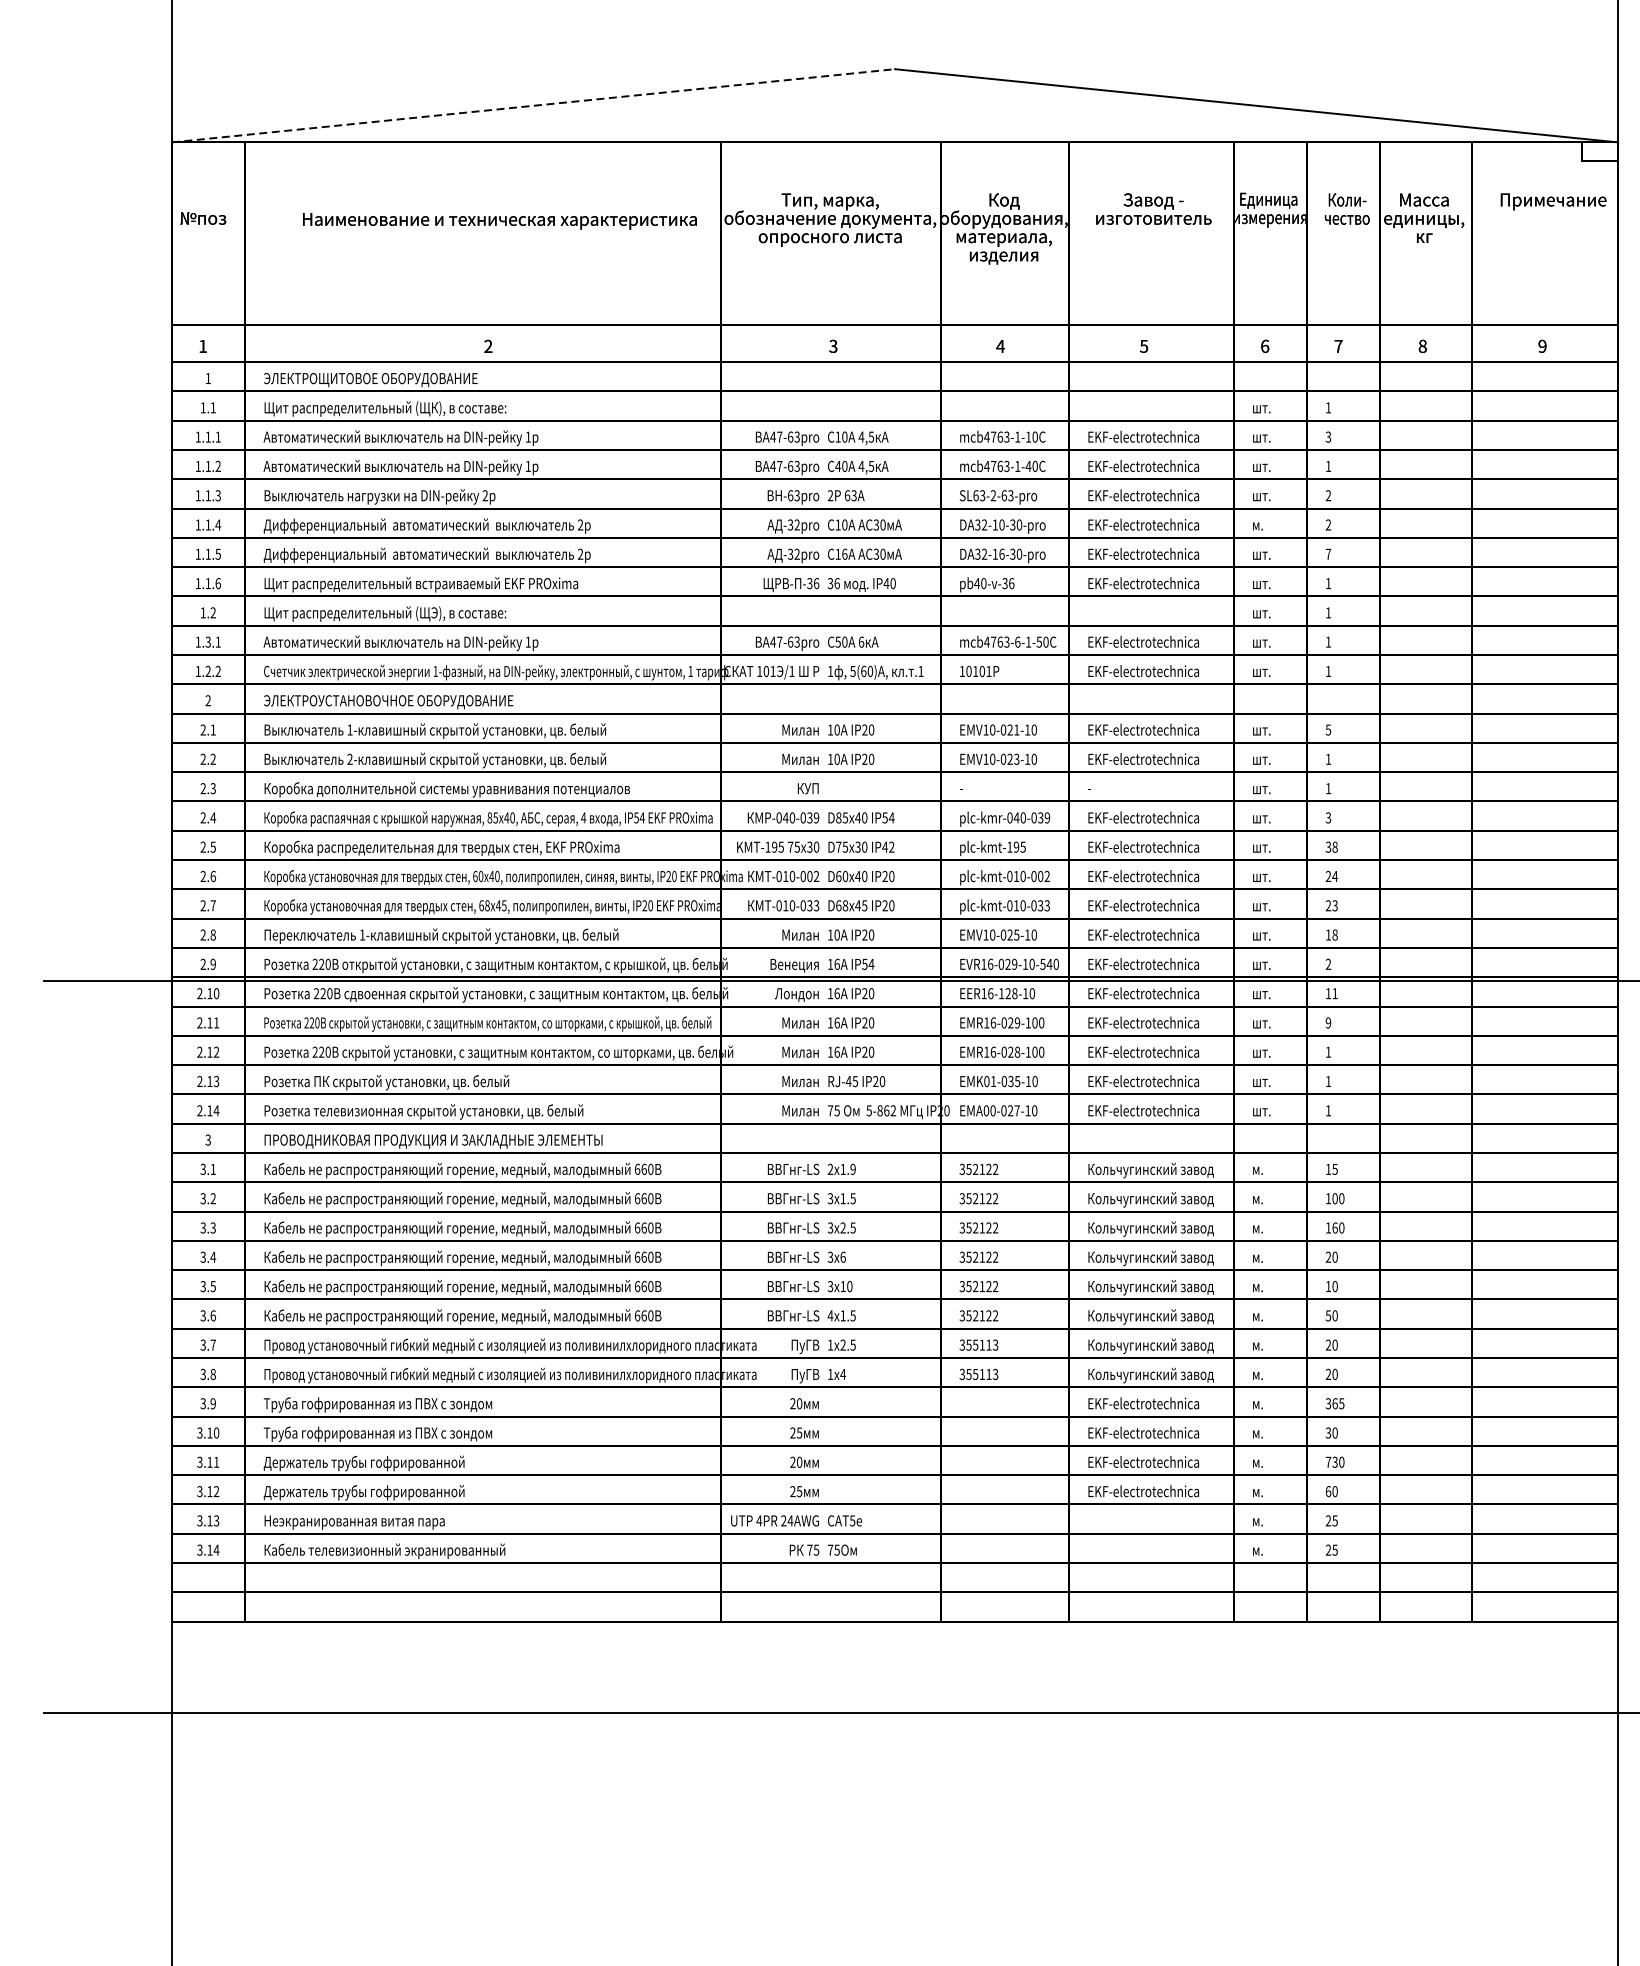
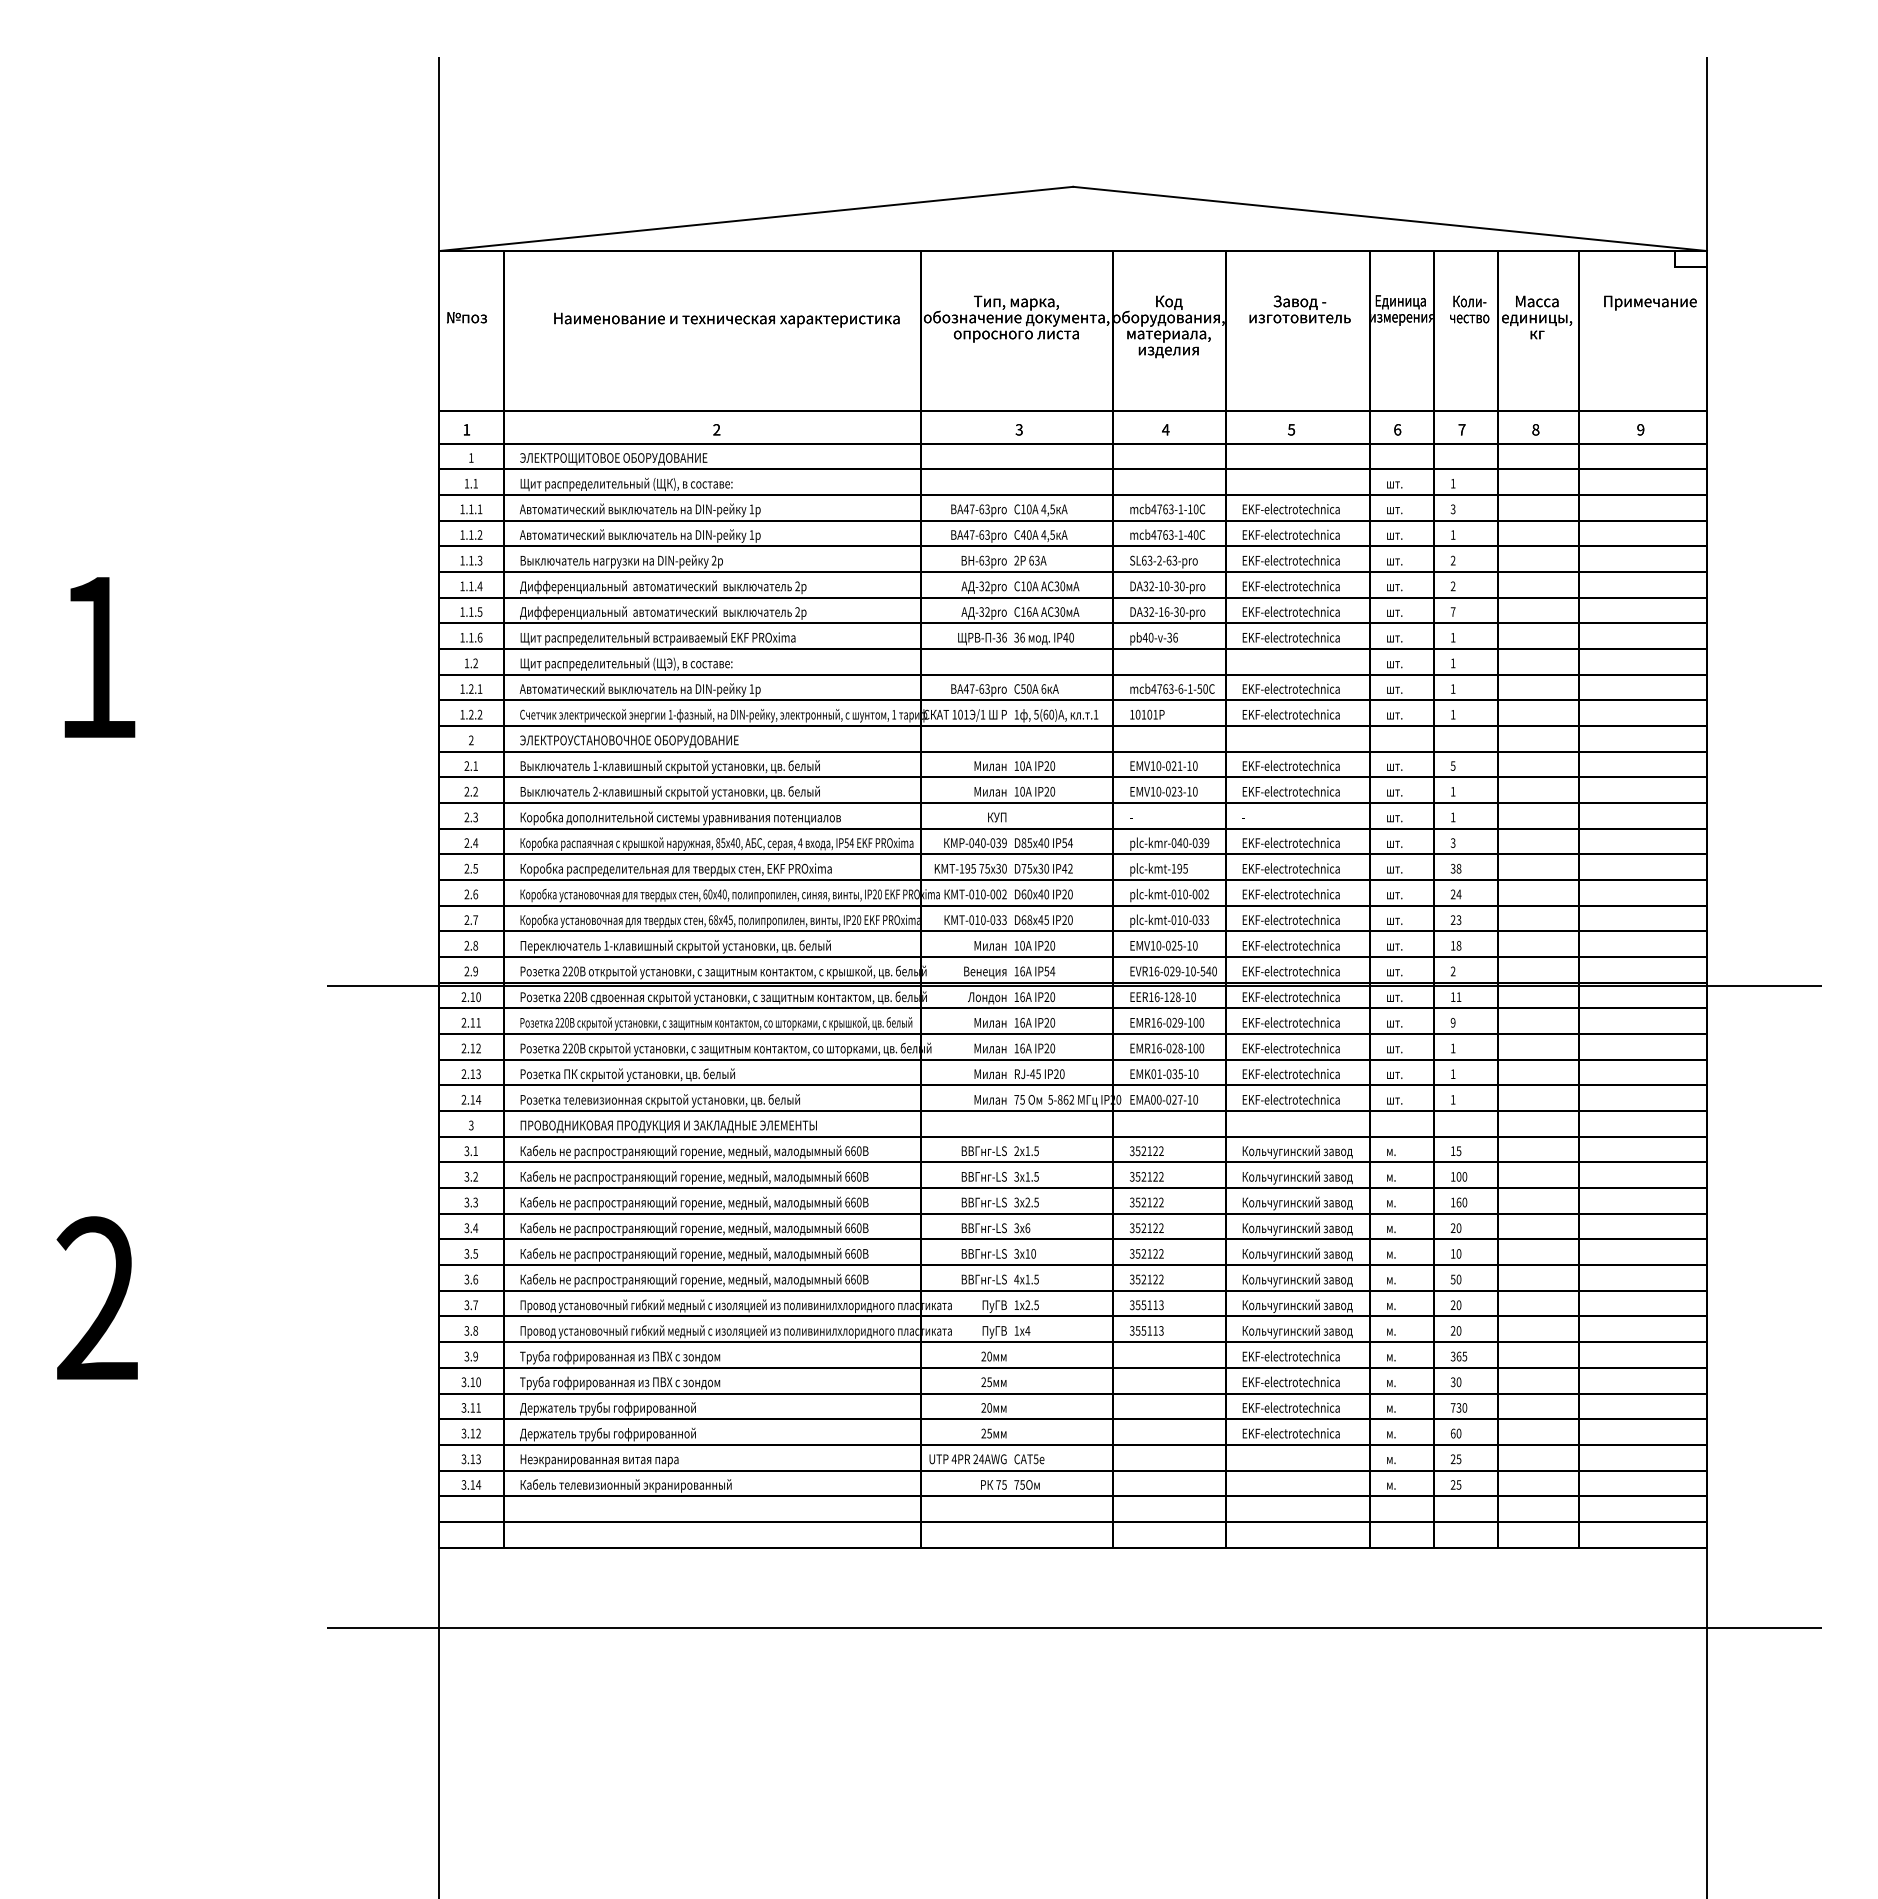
line: (533, 105) -> (756, 218), dashed -> solid
text: (1262, 526) -> (1395, 587), м. -> шт.
text: (208, 642) -> (471, 689), 1.3.1 -> 1.2.1
text: (853, 1168) -> (1036, 1150), 1.9 -> 1.5

